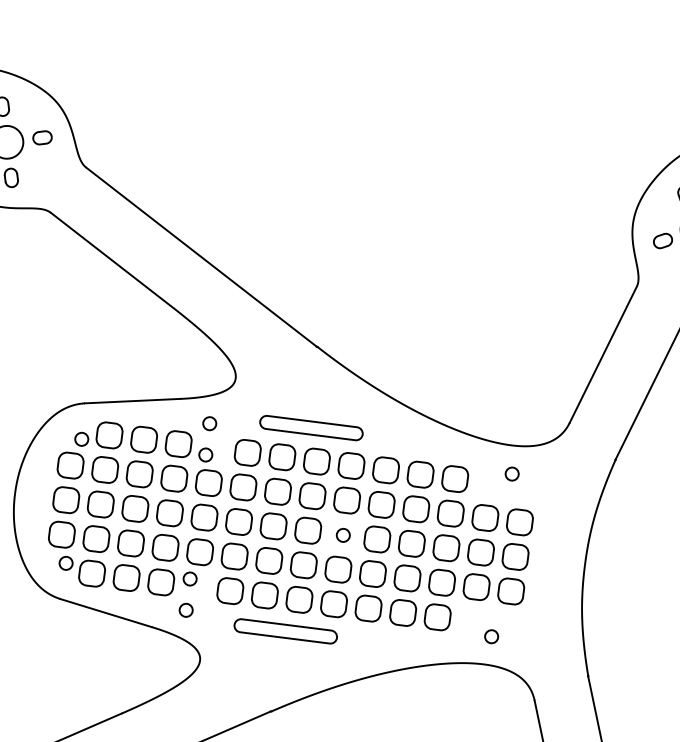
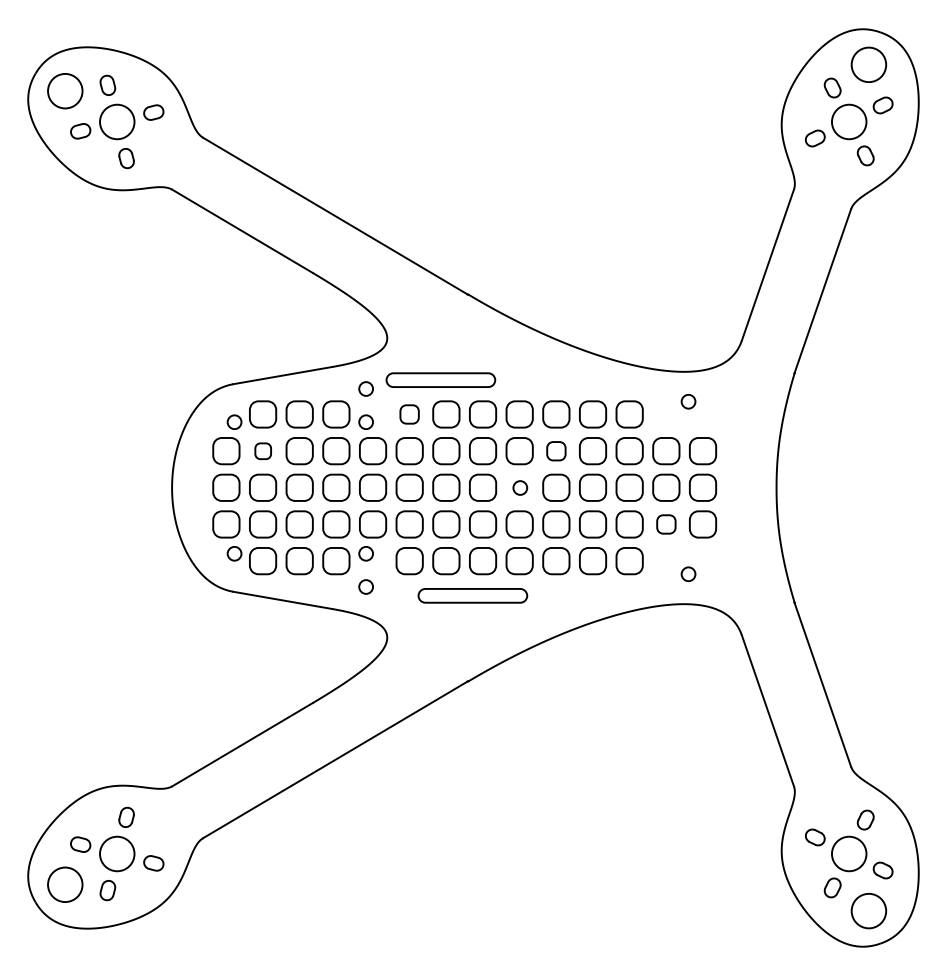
part: (311, 427) -> (440, 379), moved
part: (247, 452) -> (409, 414), size x0.7
part: (105, 470) -> (263, 451), size x0.6
part: (381, 505) -> (556, 451), size x0.7
part: (476, 587) -> (666, 524), size x0.7

